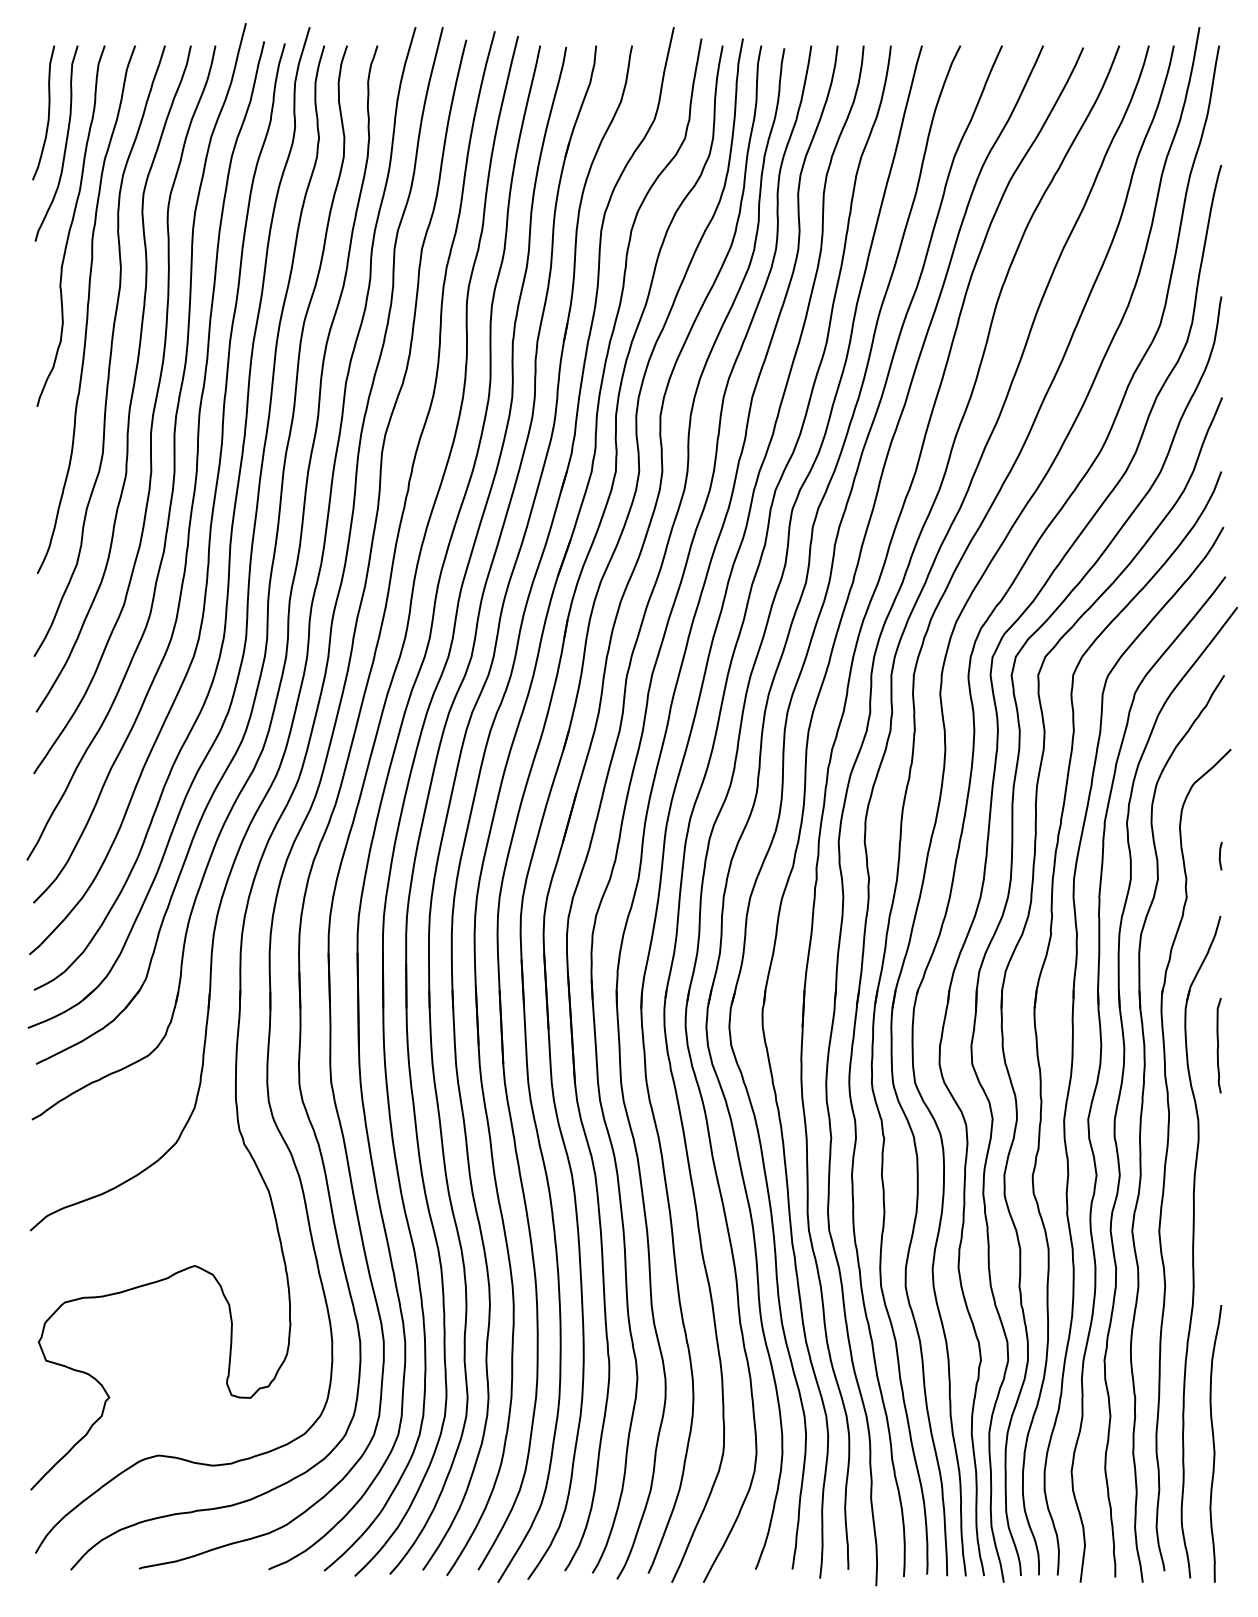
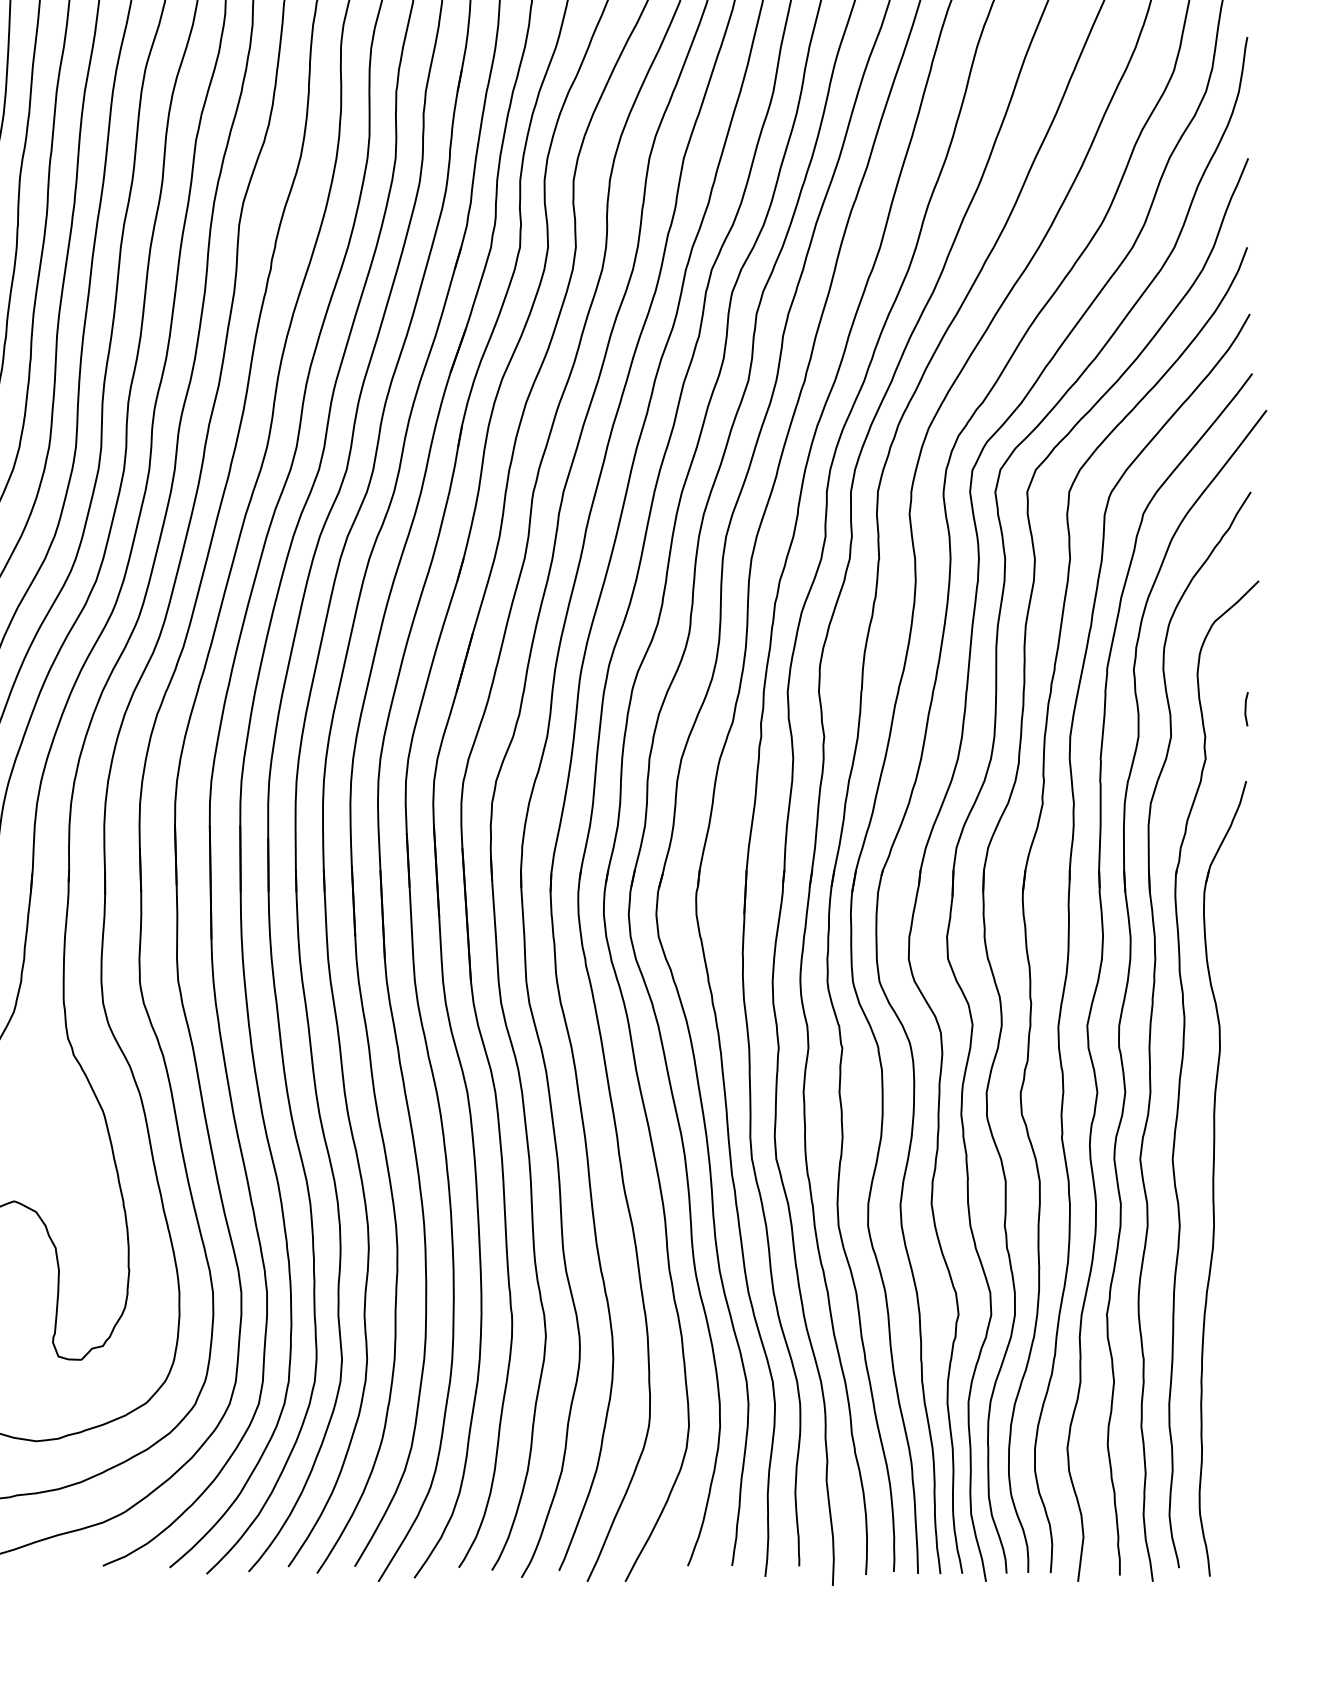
curve: (1218, 1045) -> (1243, 936), removed
curve: (1214, 1443) -> (1239, 1414), removed

